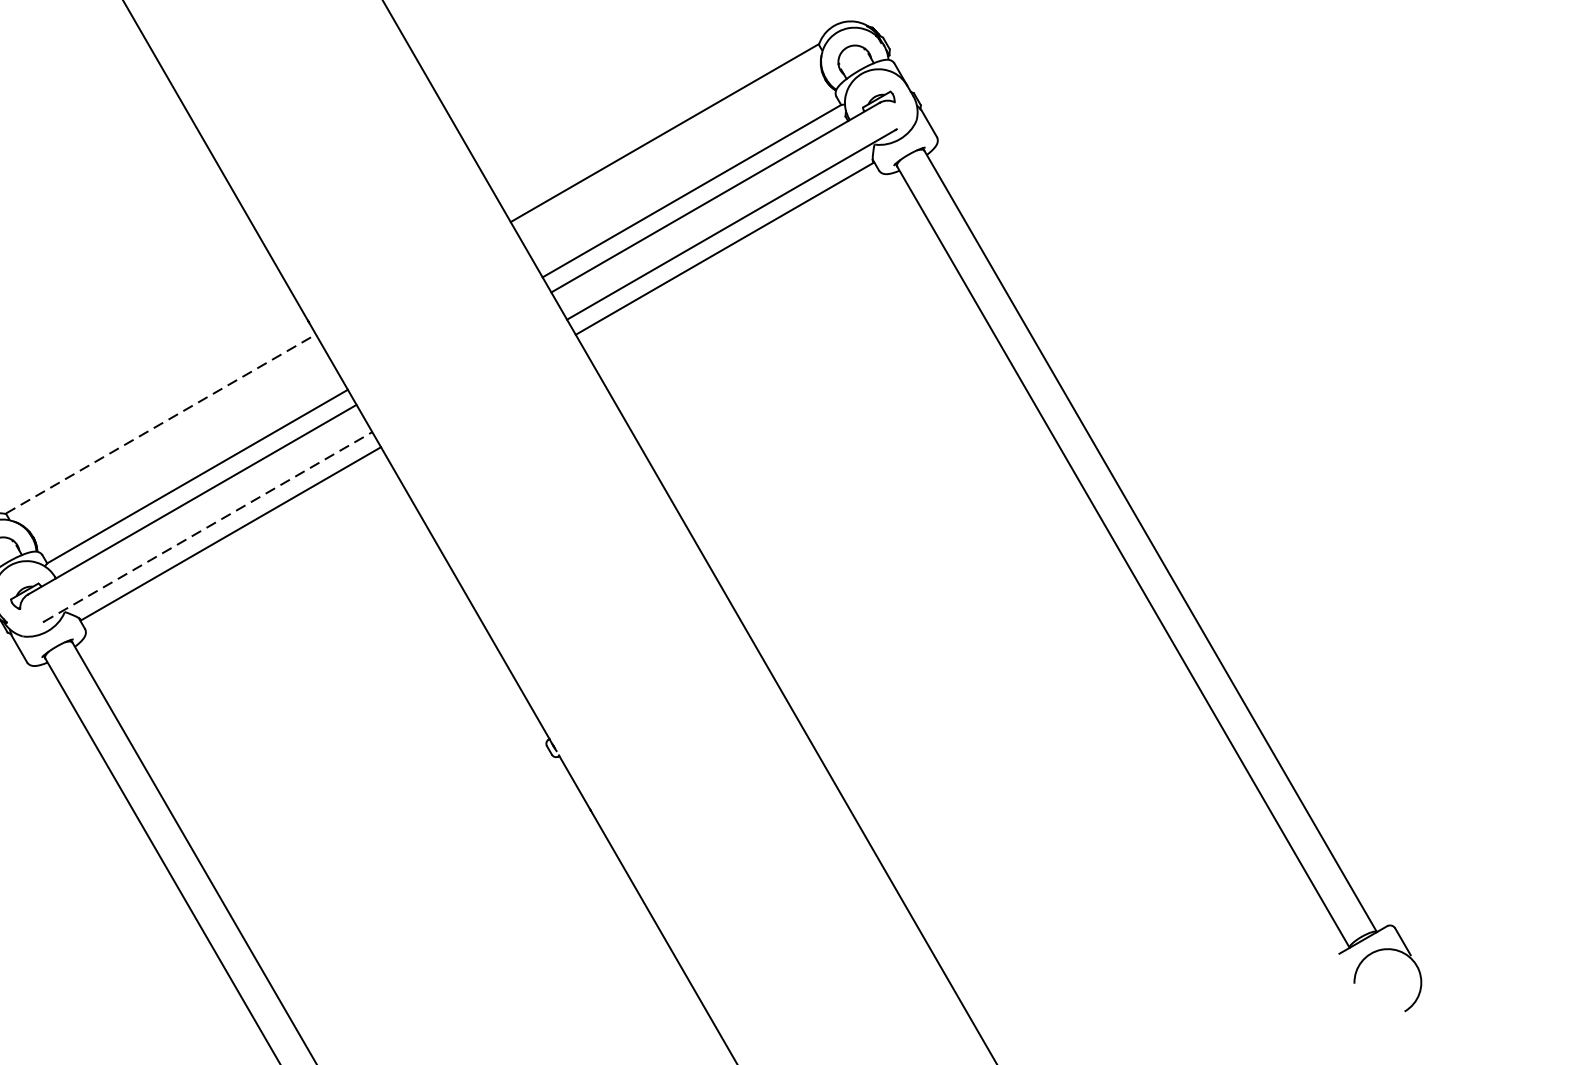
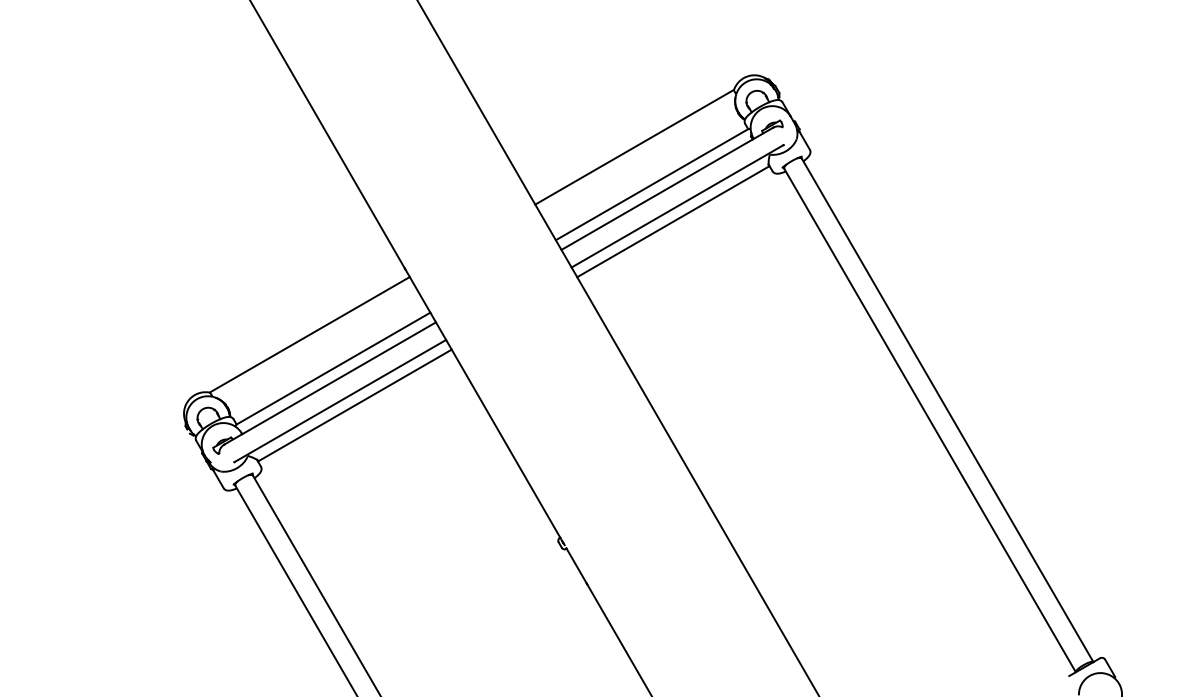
line: (161, 423) -> (310, 334), dashed -> solid
line: (208, 526) -> (340, 400), dashed -> solid

